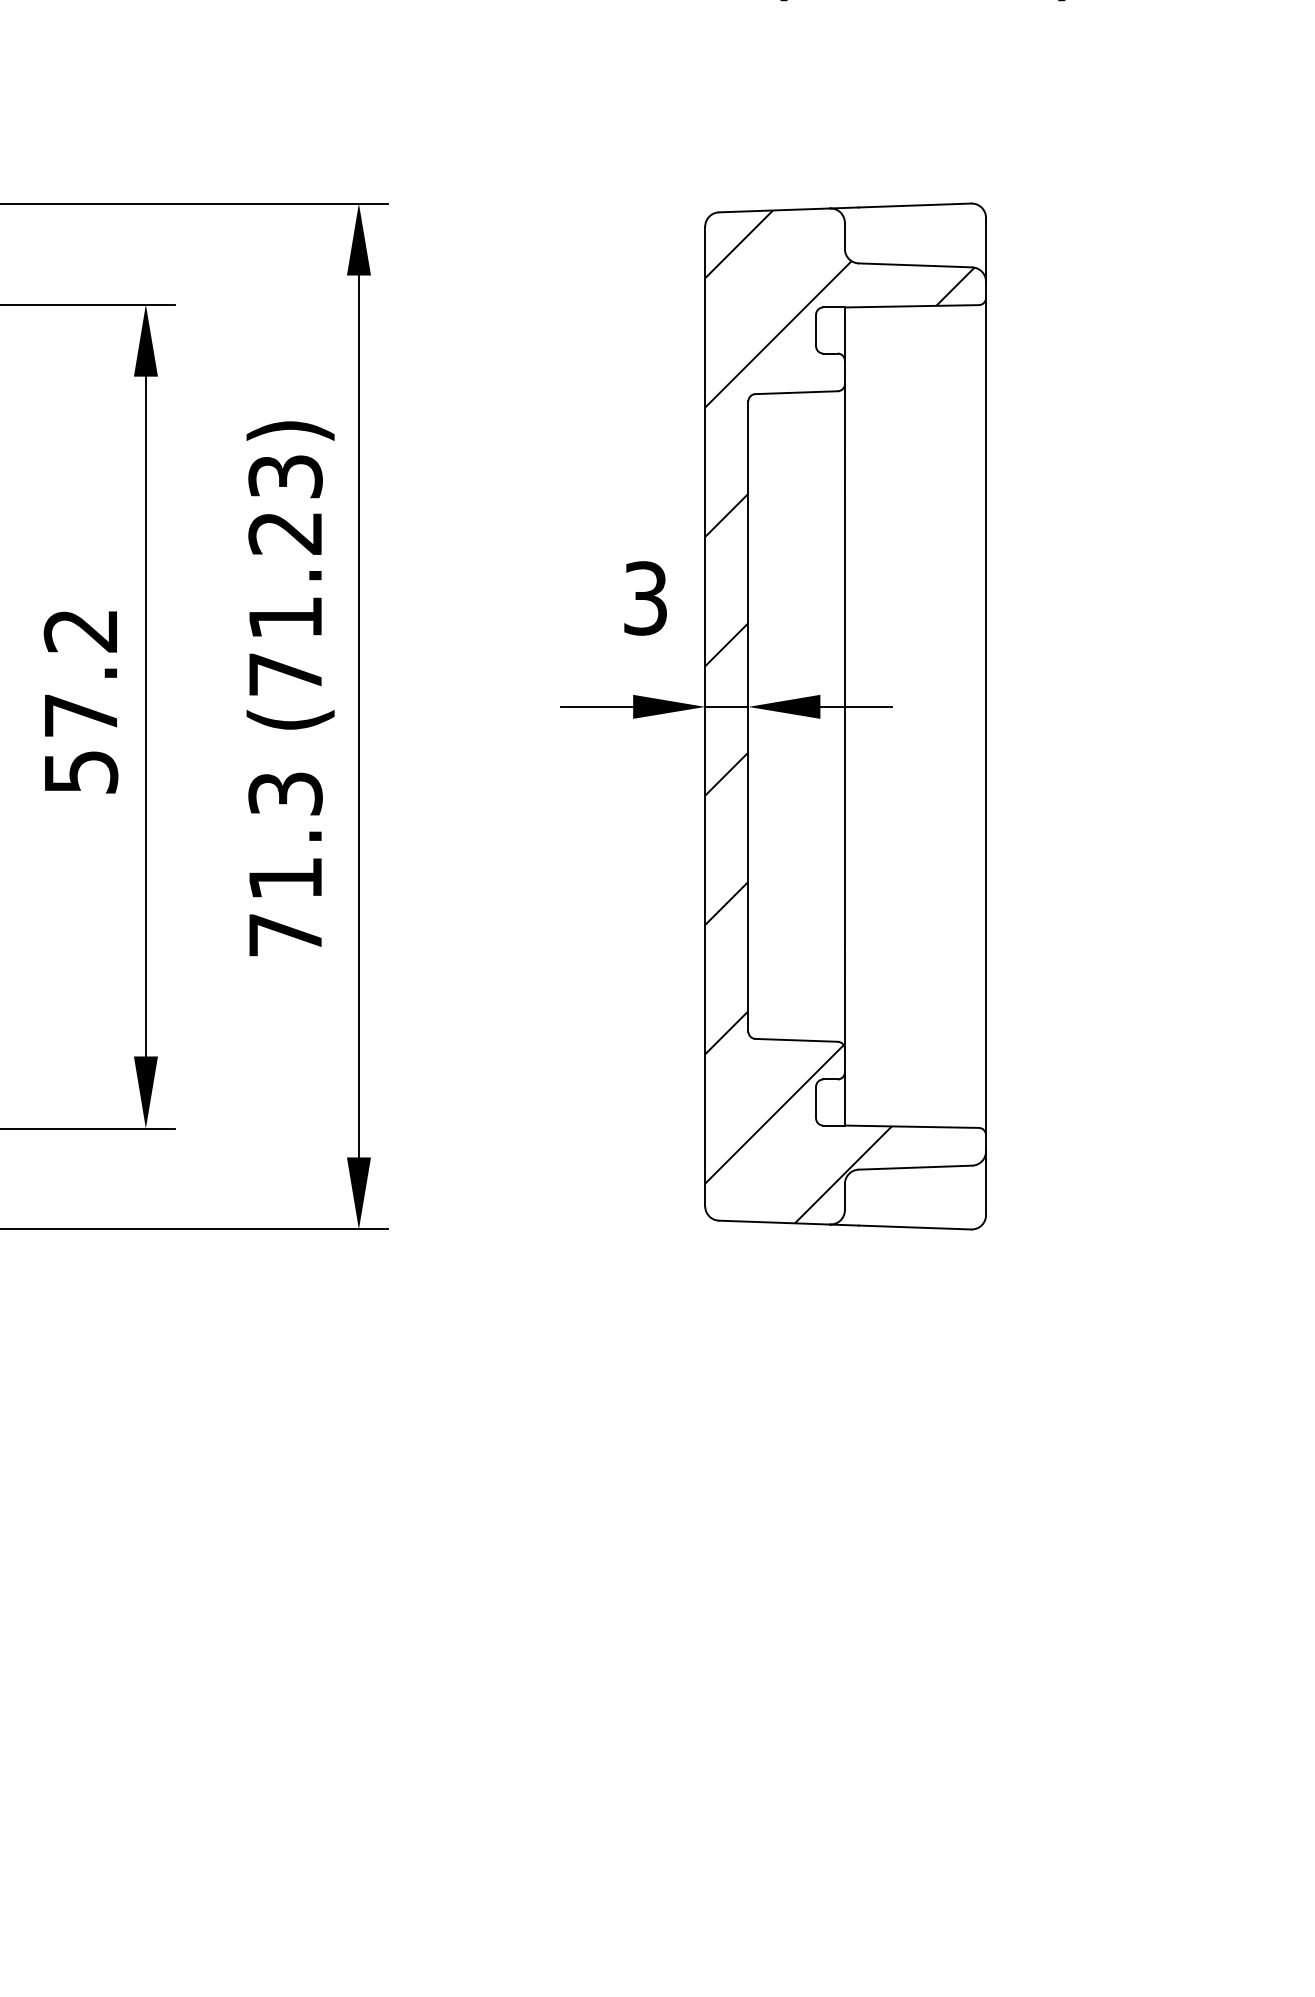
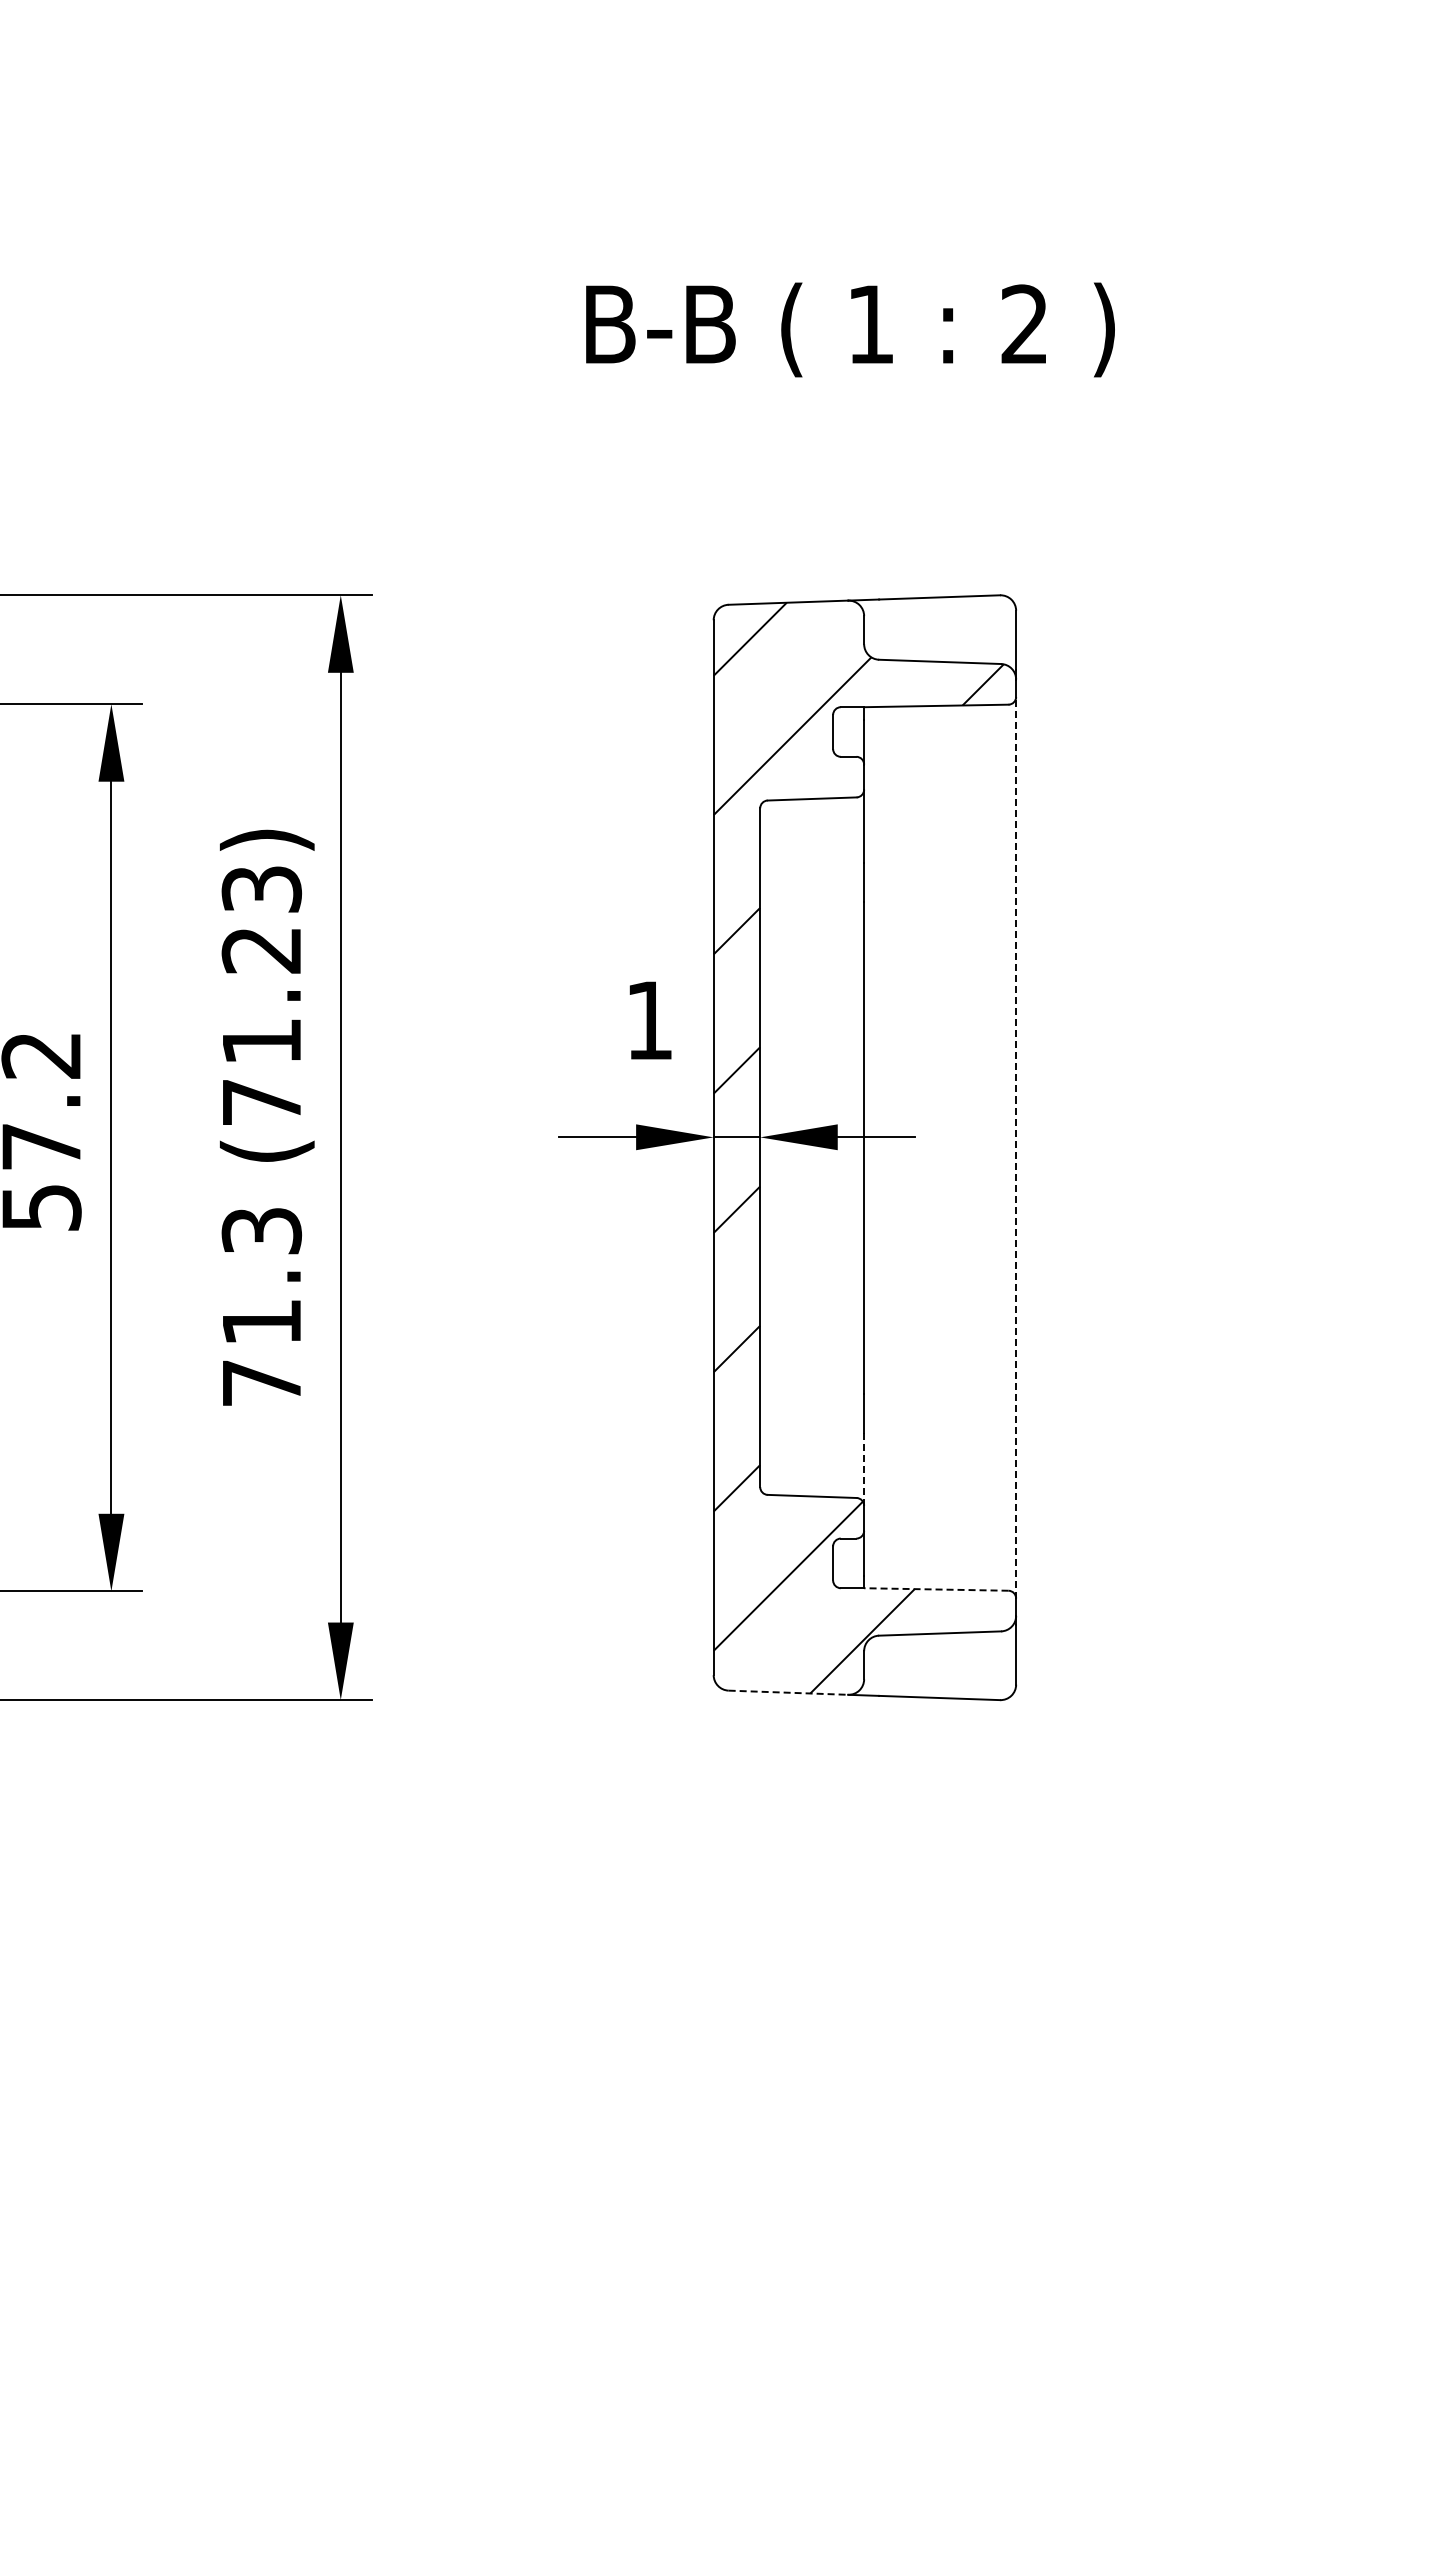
text: (645, 598) -> (649, 1020), 3 -> 1
line: (986, 716) -> (1016, 1147), solid -> dashed
line: (845, 1015) -> (864, 1469), solid -> dashed
line: (911, 1126) -> (935, 1589), solid -> dashed
line: (774, 1222) -> (788, 1692), solid -> dashed

